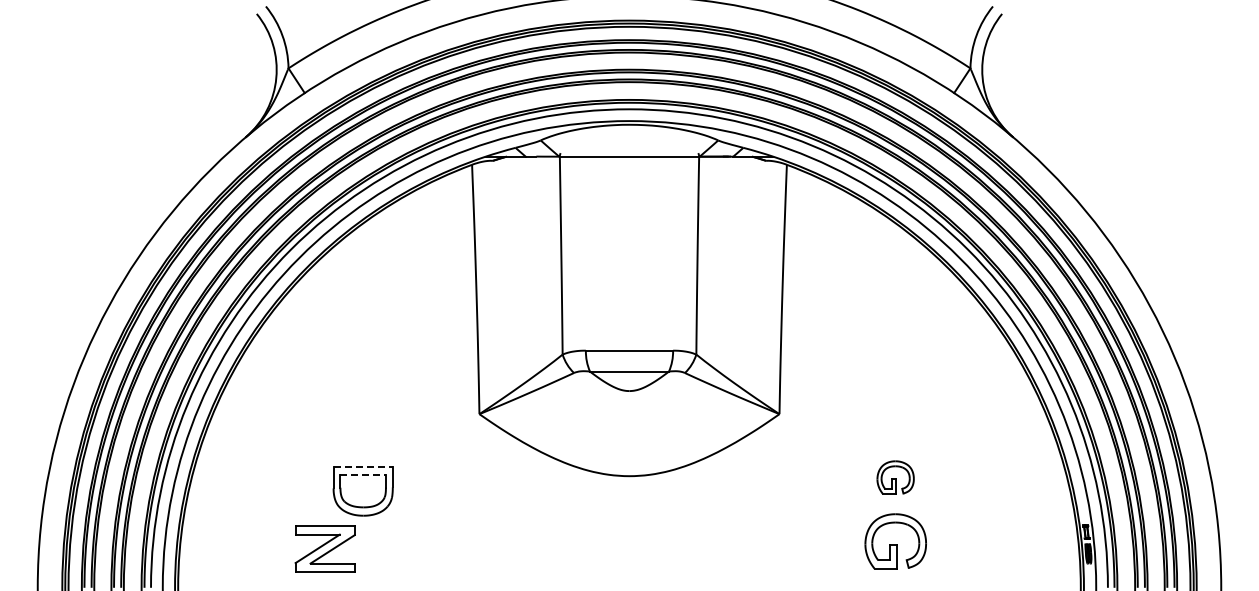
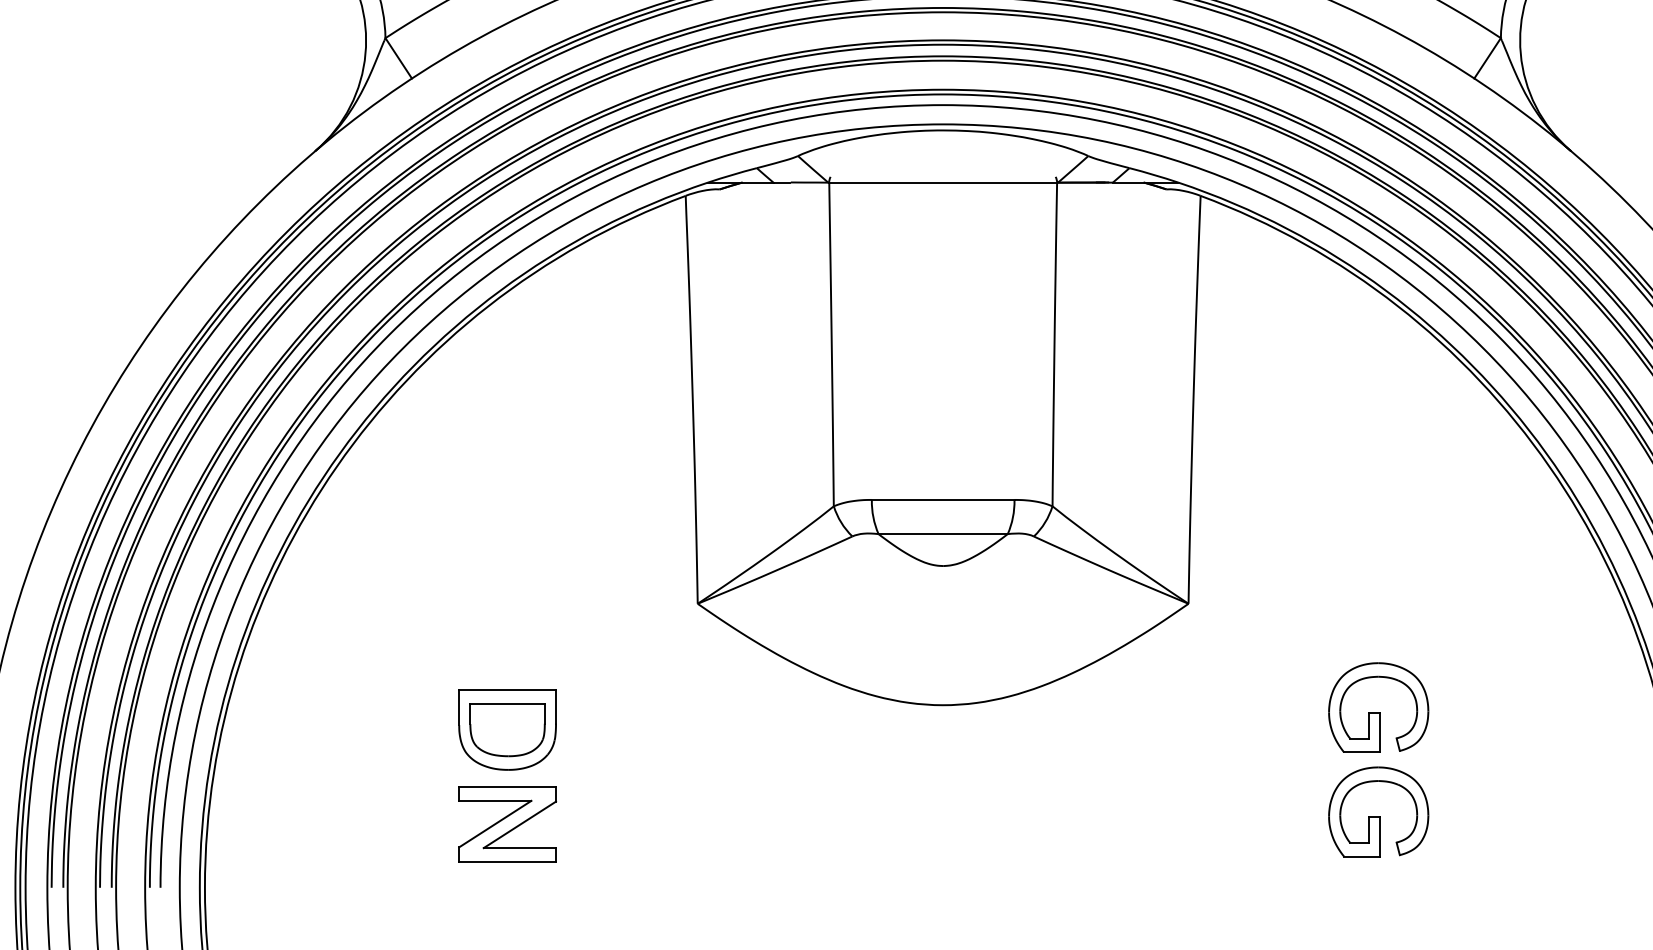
line: (363, 467) -> (508, 691), dashed -> solid
line: (363, 475) -> (508, 704), dashed -> solid
part: (895, 477) -> (1378, 707), size x1.67
part: (324, 548) -> (506, 823), moved

